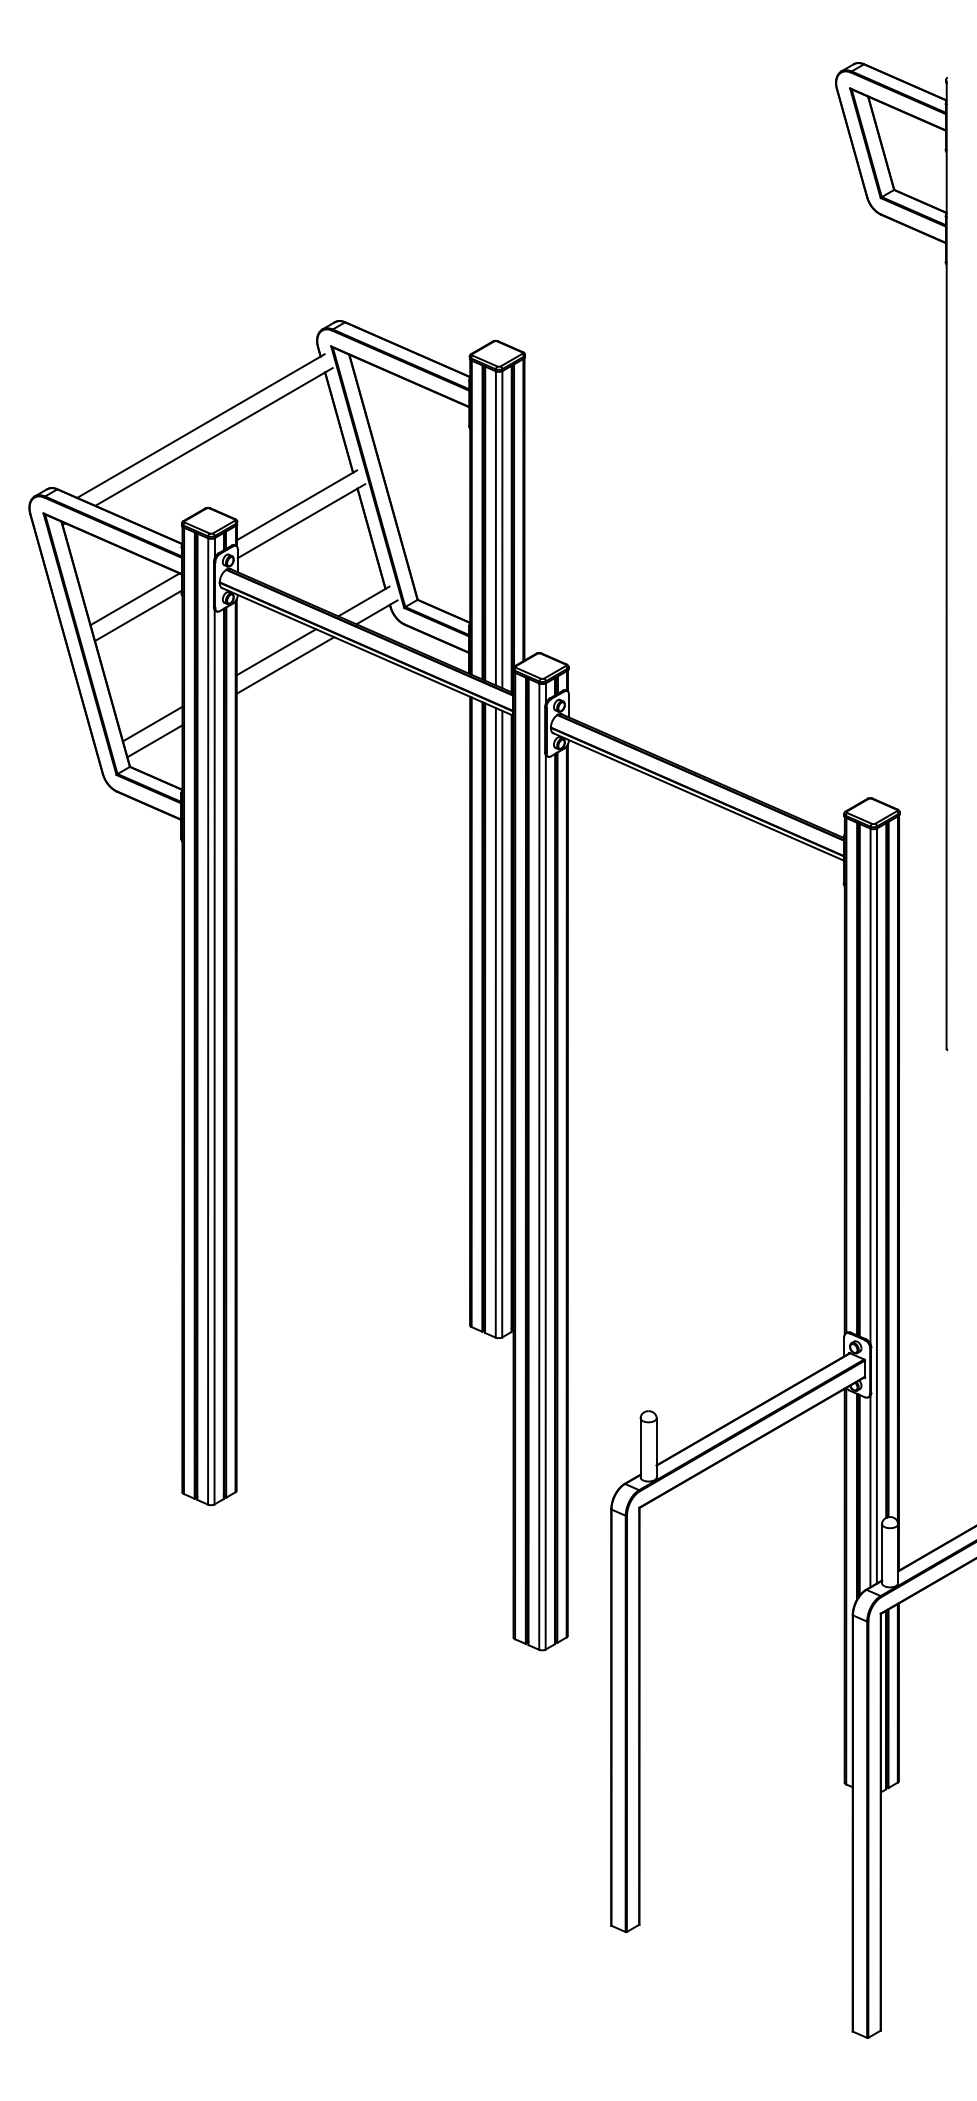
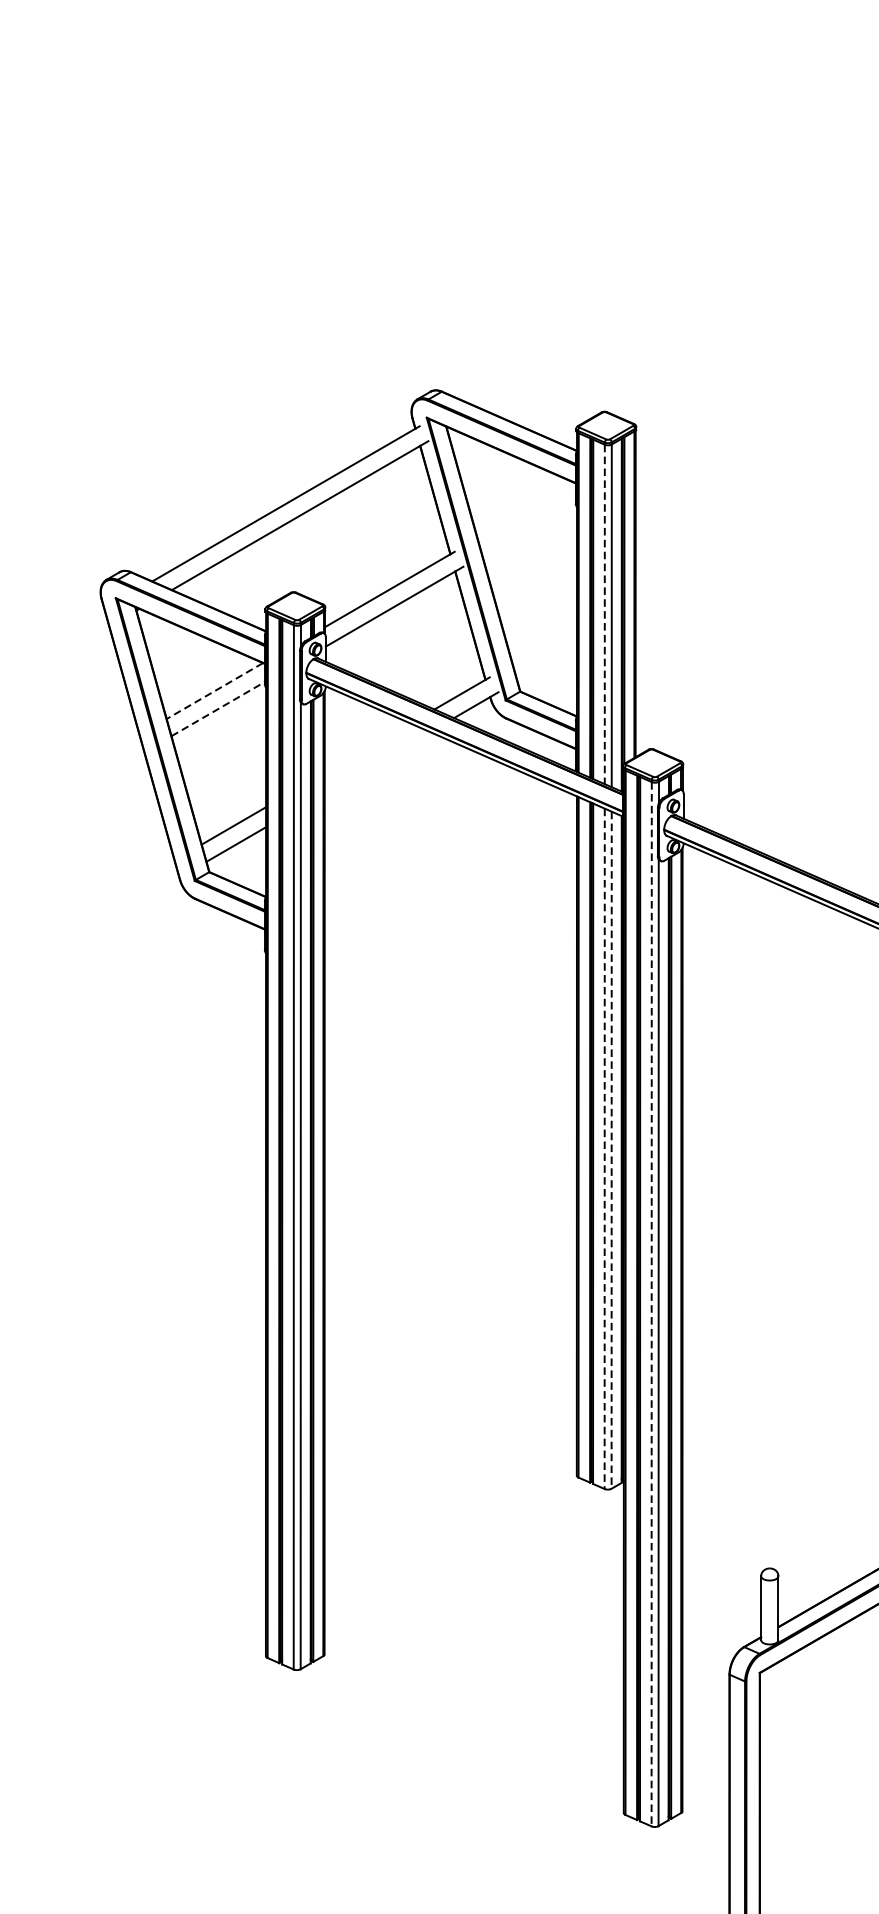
line: (495, 528) -> (604, 614), solid -> dashed
line: (134, 599) -> (214, 691), solid -> dashed
line: (138, 615) -> (218, 708), solid -> dashed
line: (276, 652) -> (367, 748), removed
line: (285, 665) -> (377, 762), removed
line: (495, 1022) -> (604, 1148), solid -> dashed
line: (502, 1024) -> (611, 1150), solid -> dashed
line: (539, 1167) -> (651, 1305), solid -> dashed

